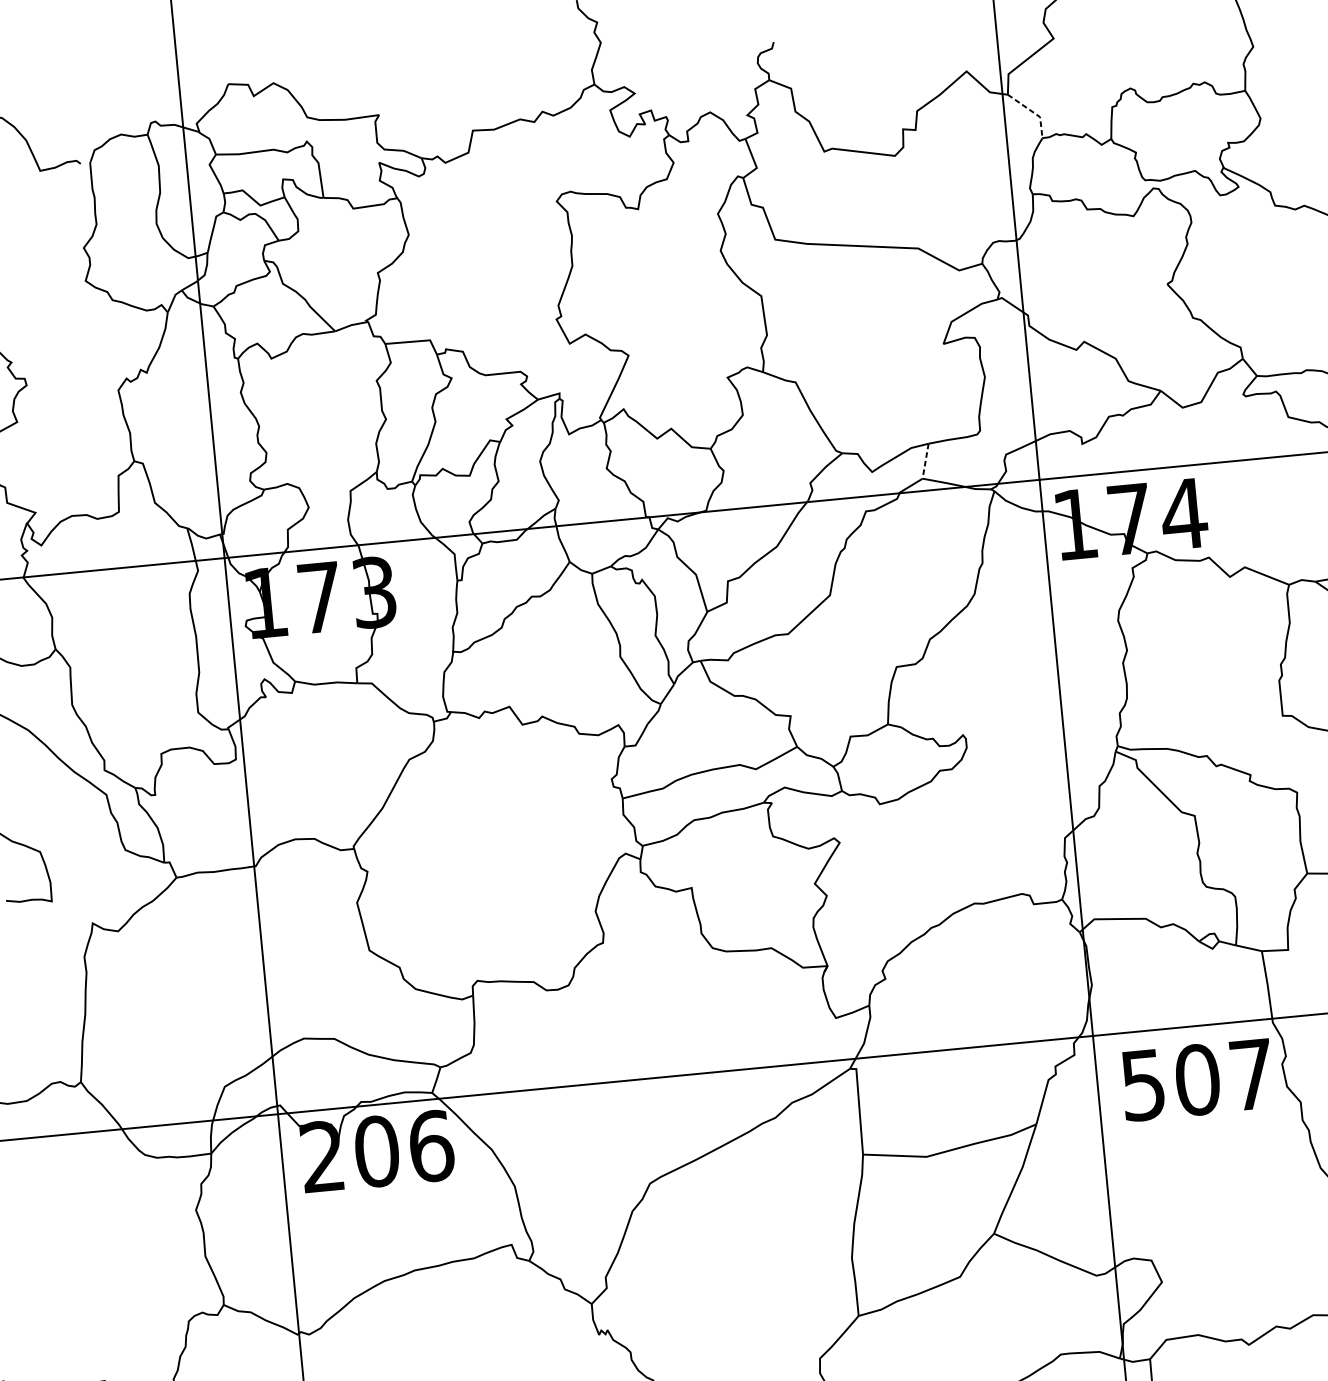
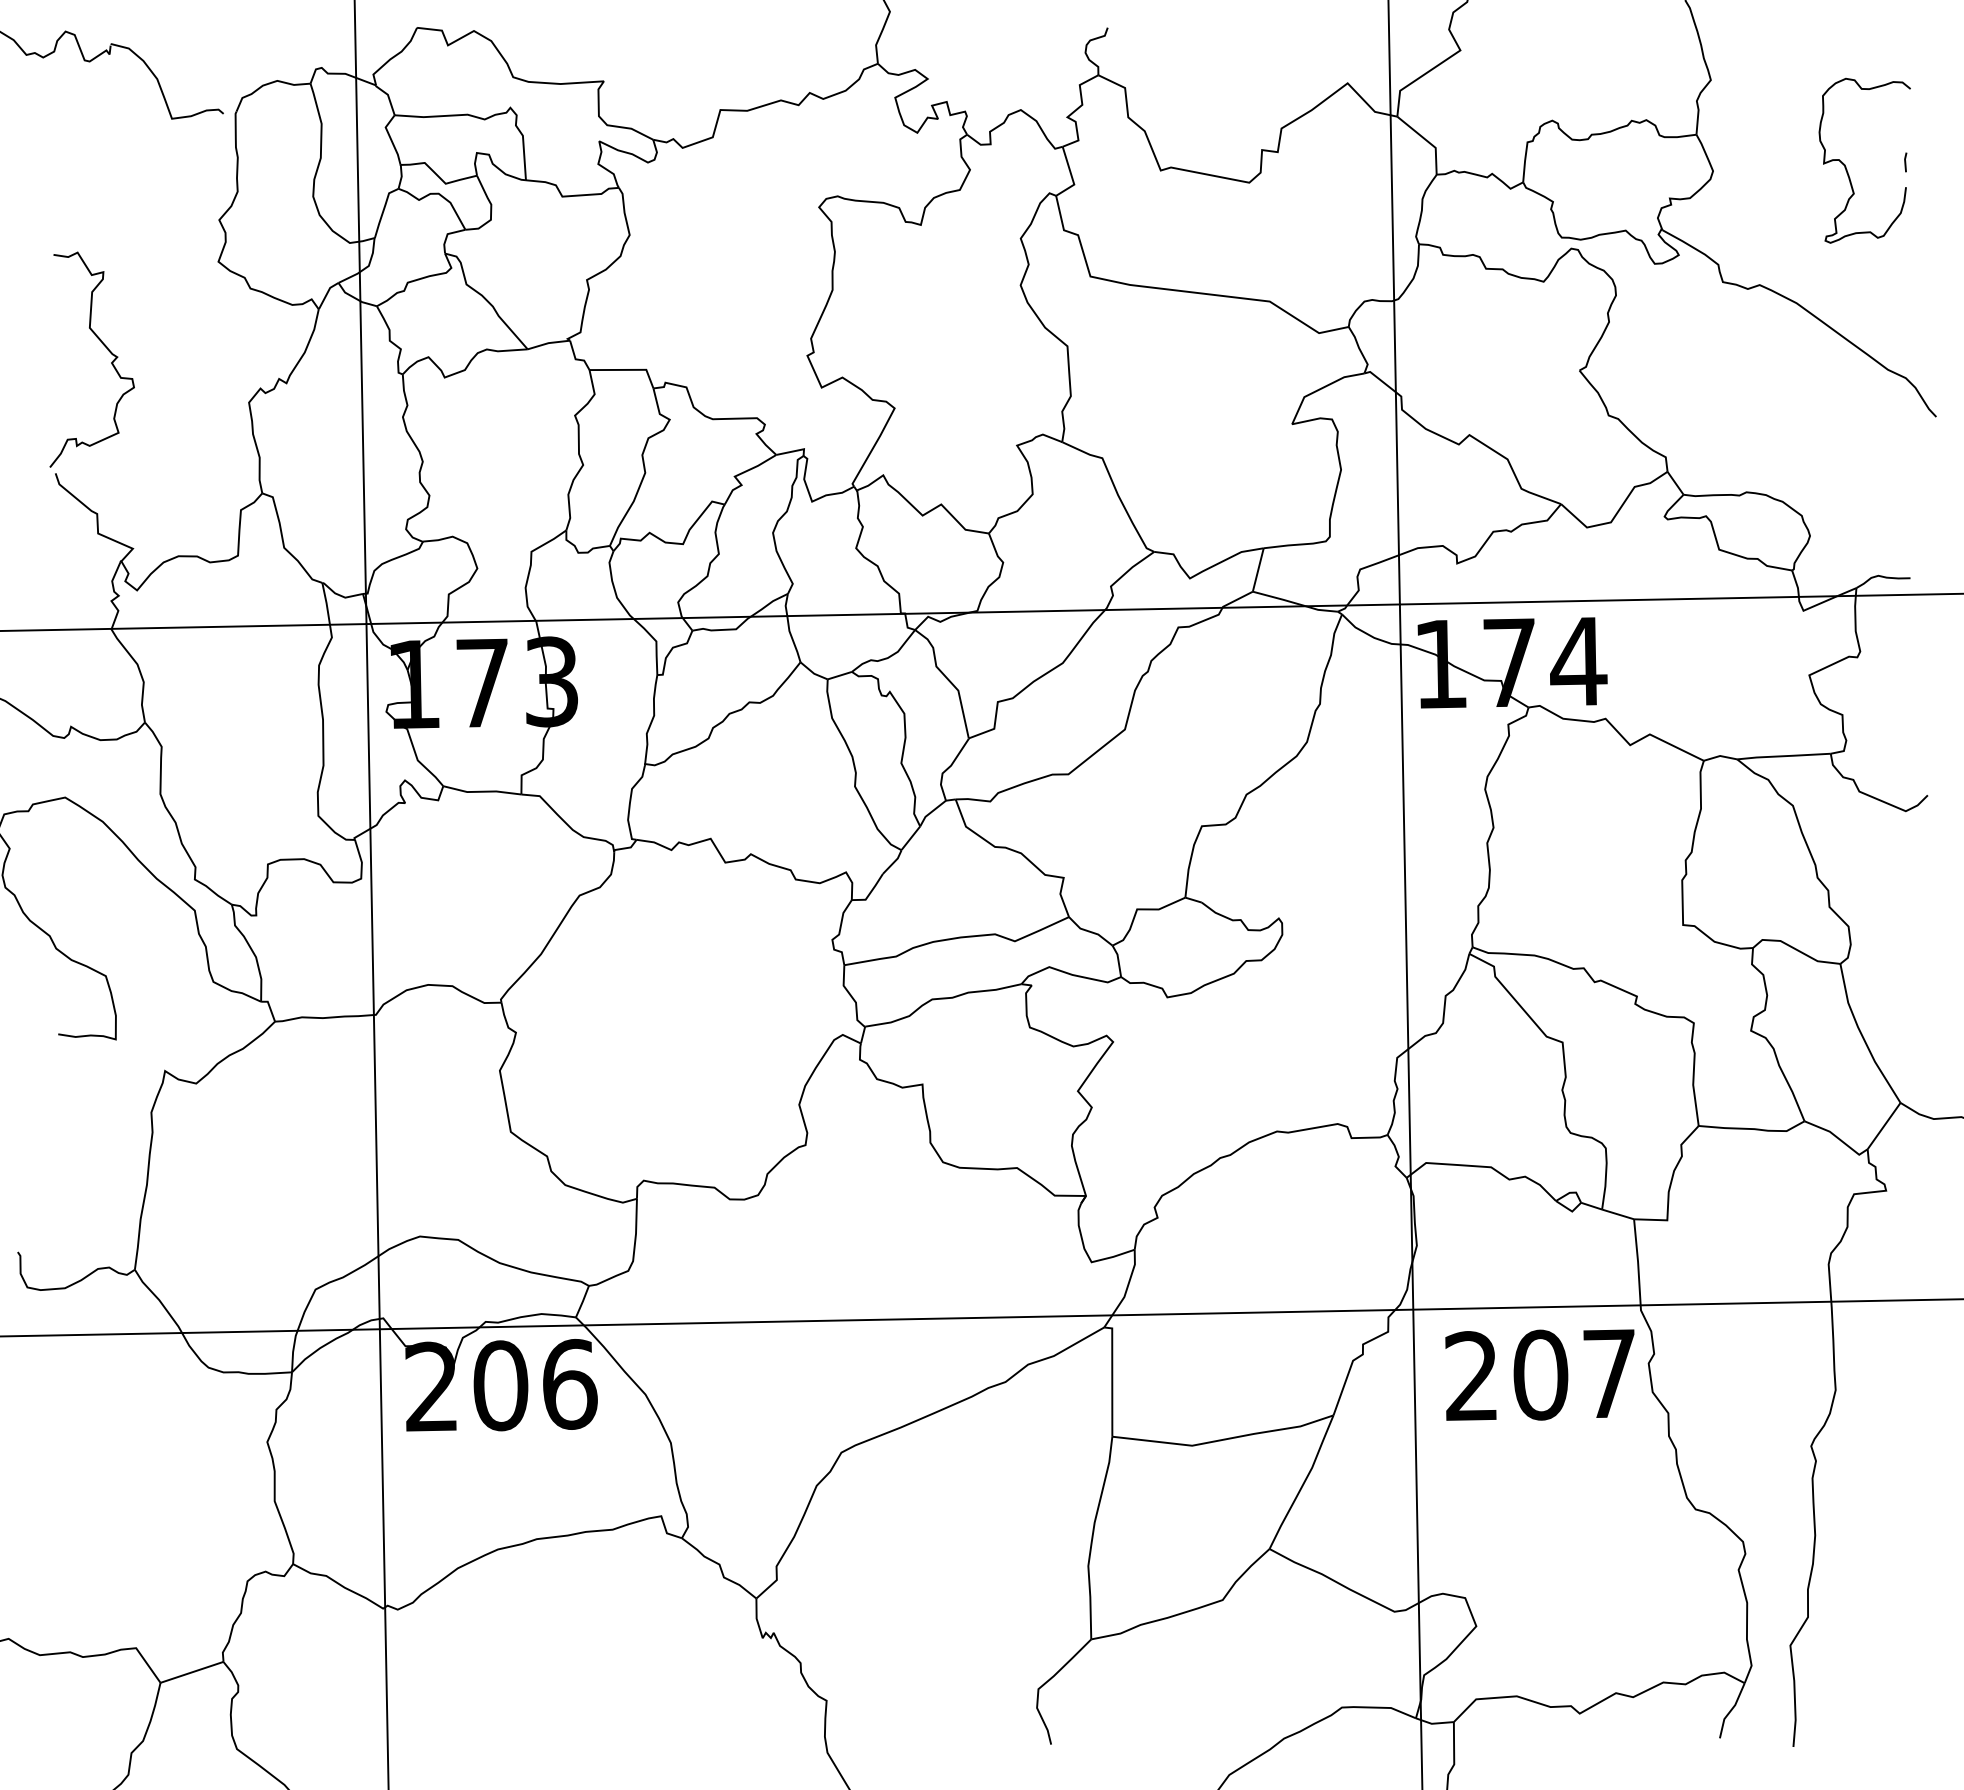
line: (1033, 112) -> (1427, 141), dashed -> solid
line: (925, 461) -> (1258, 570), dashed -> solid
text: (1143, 1085) -> (1471, 1376), 507 -> 207

